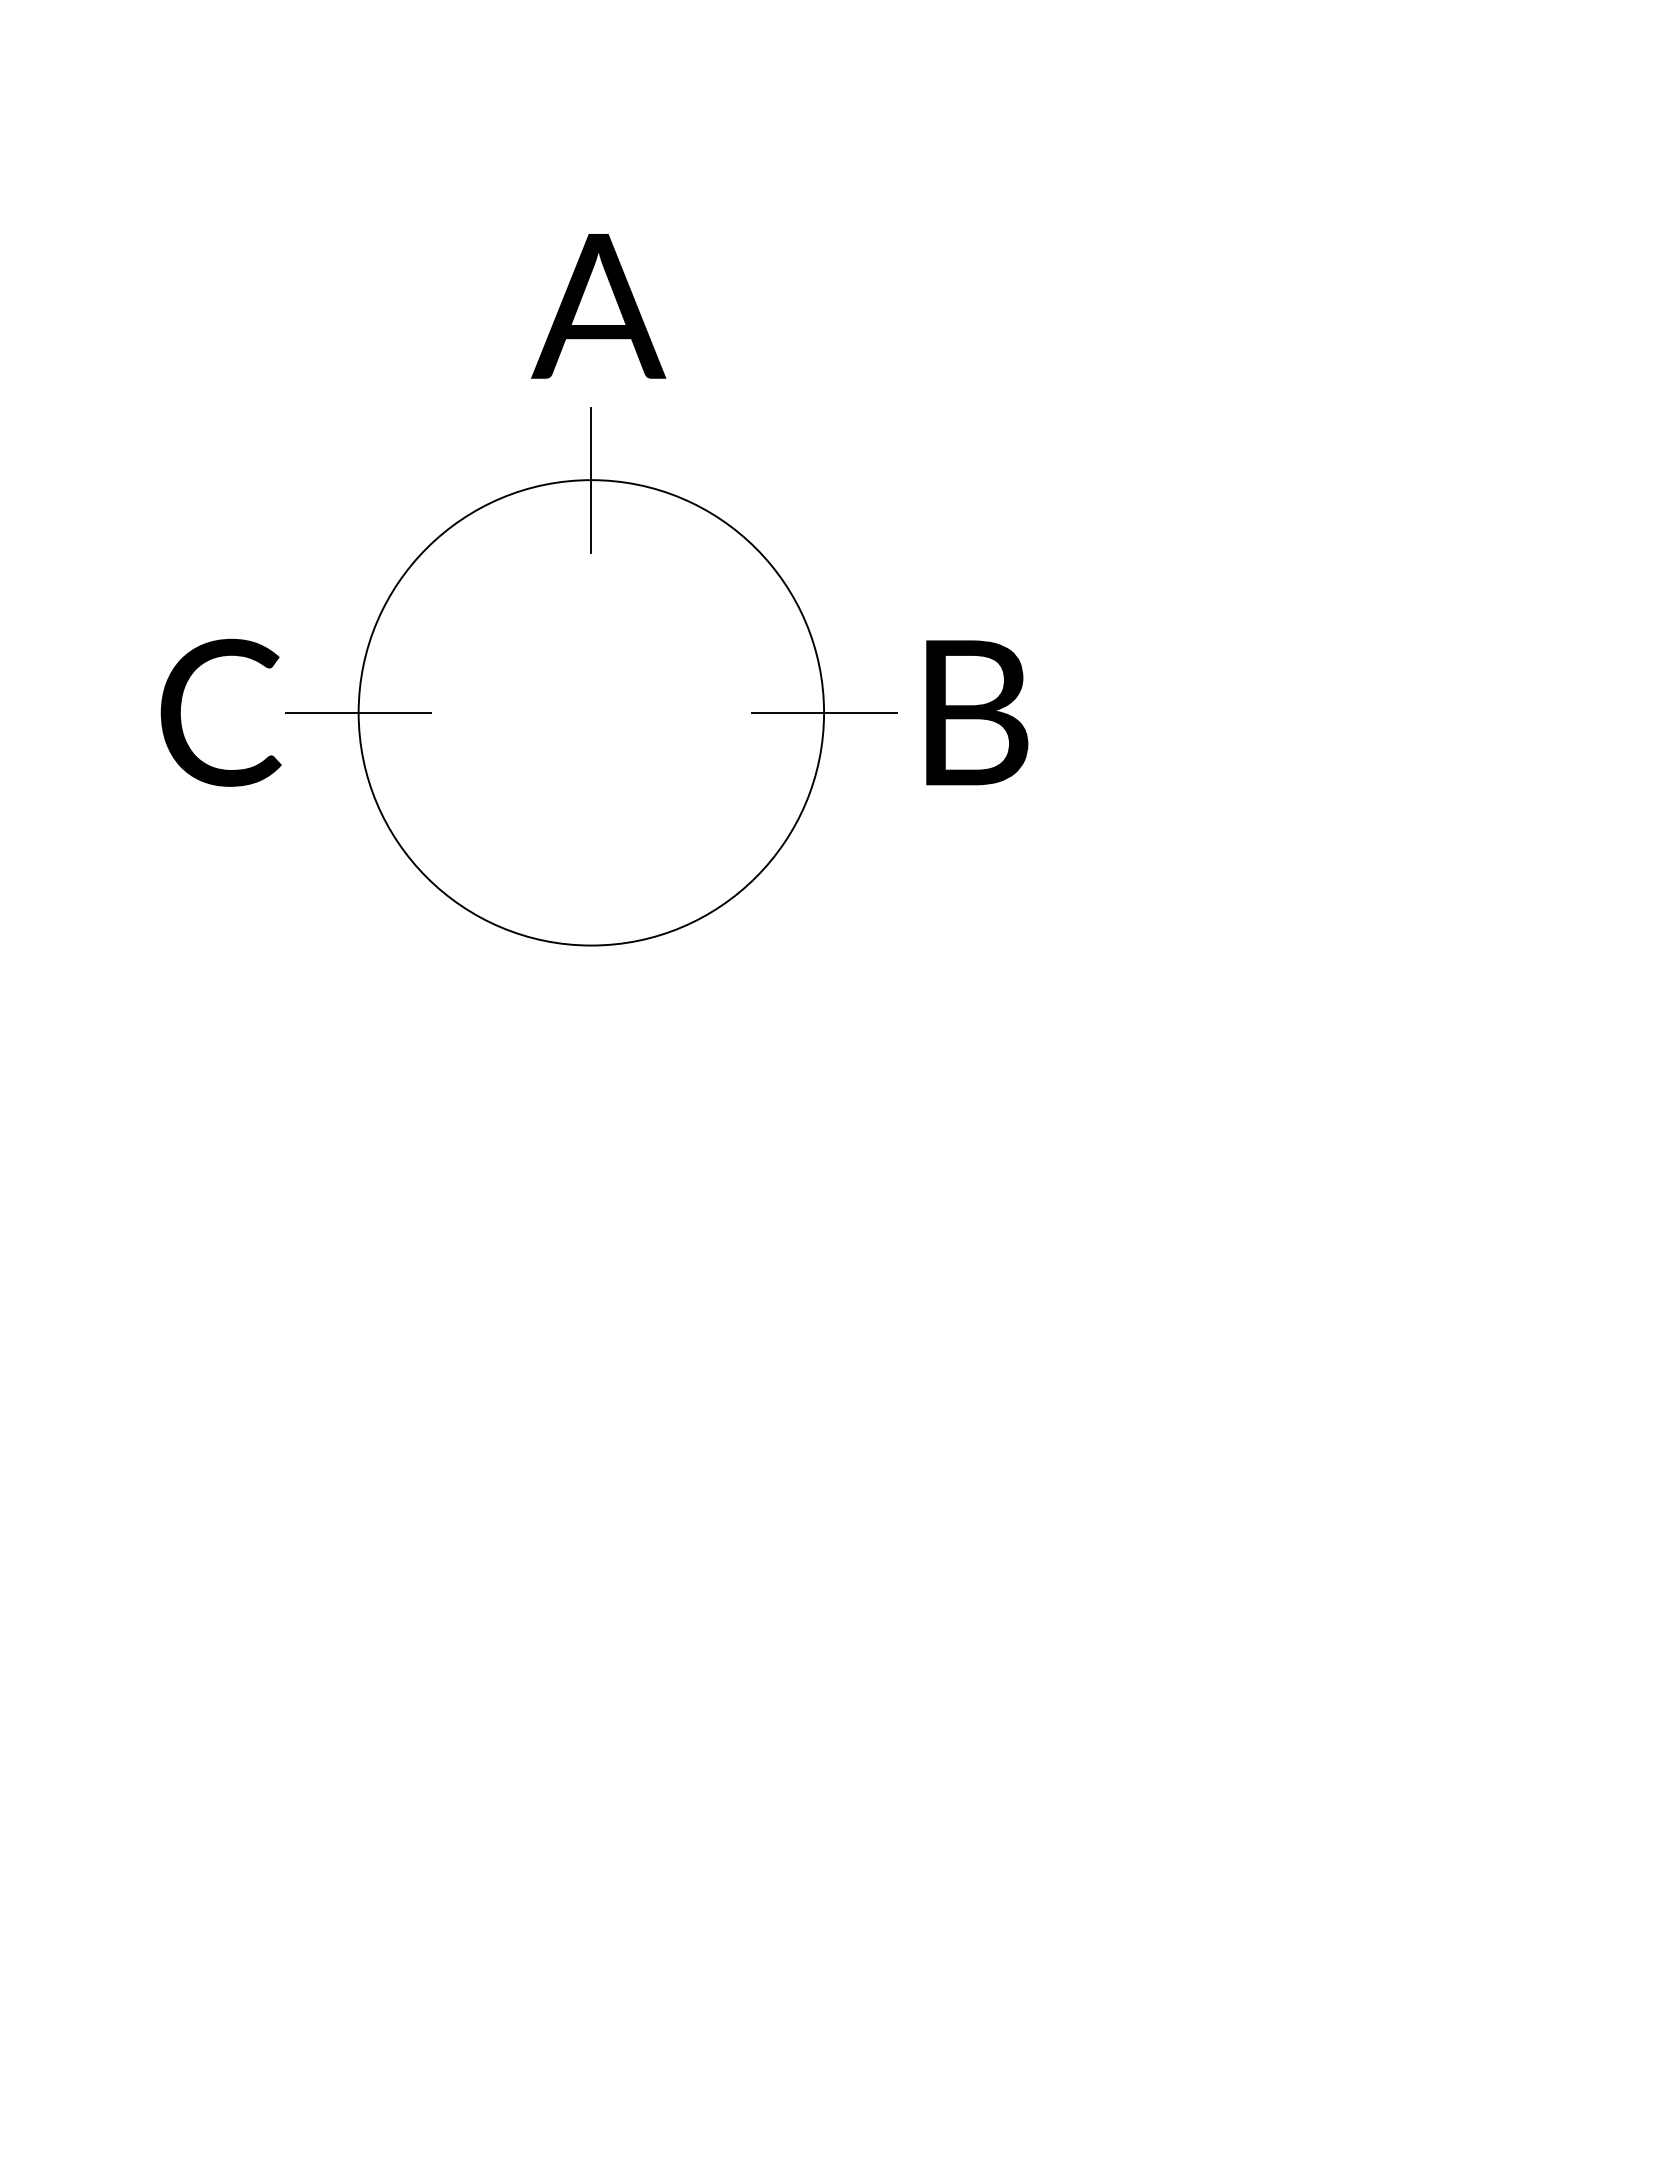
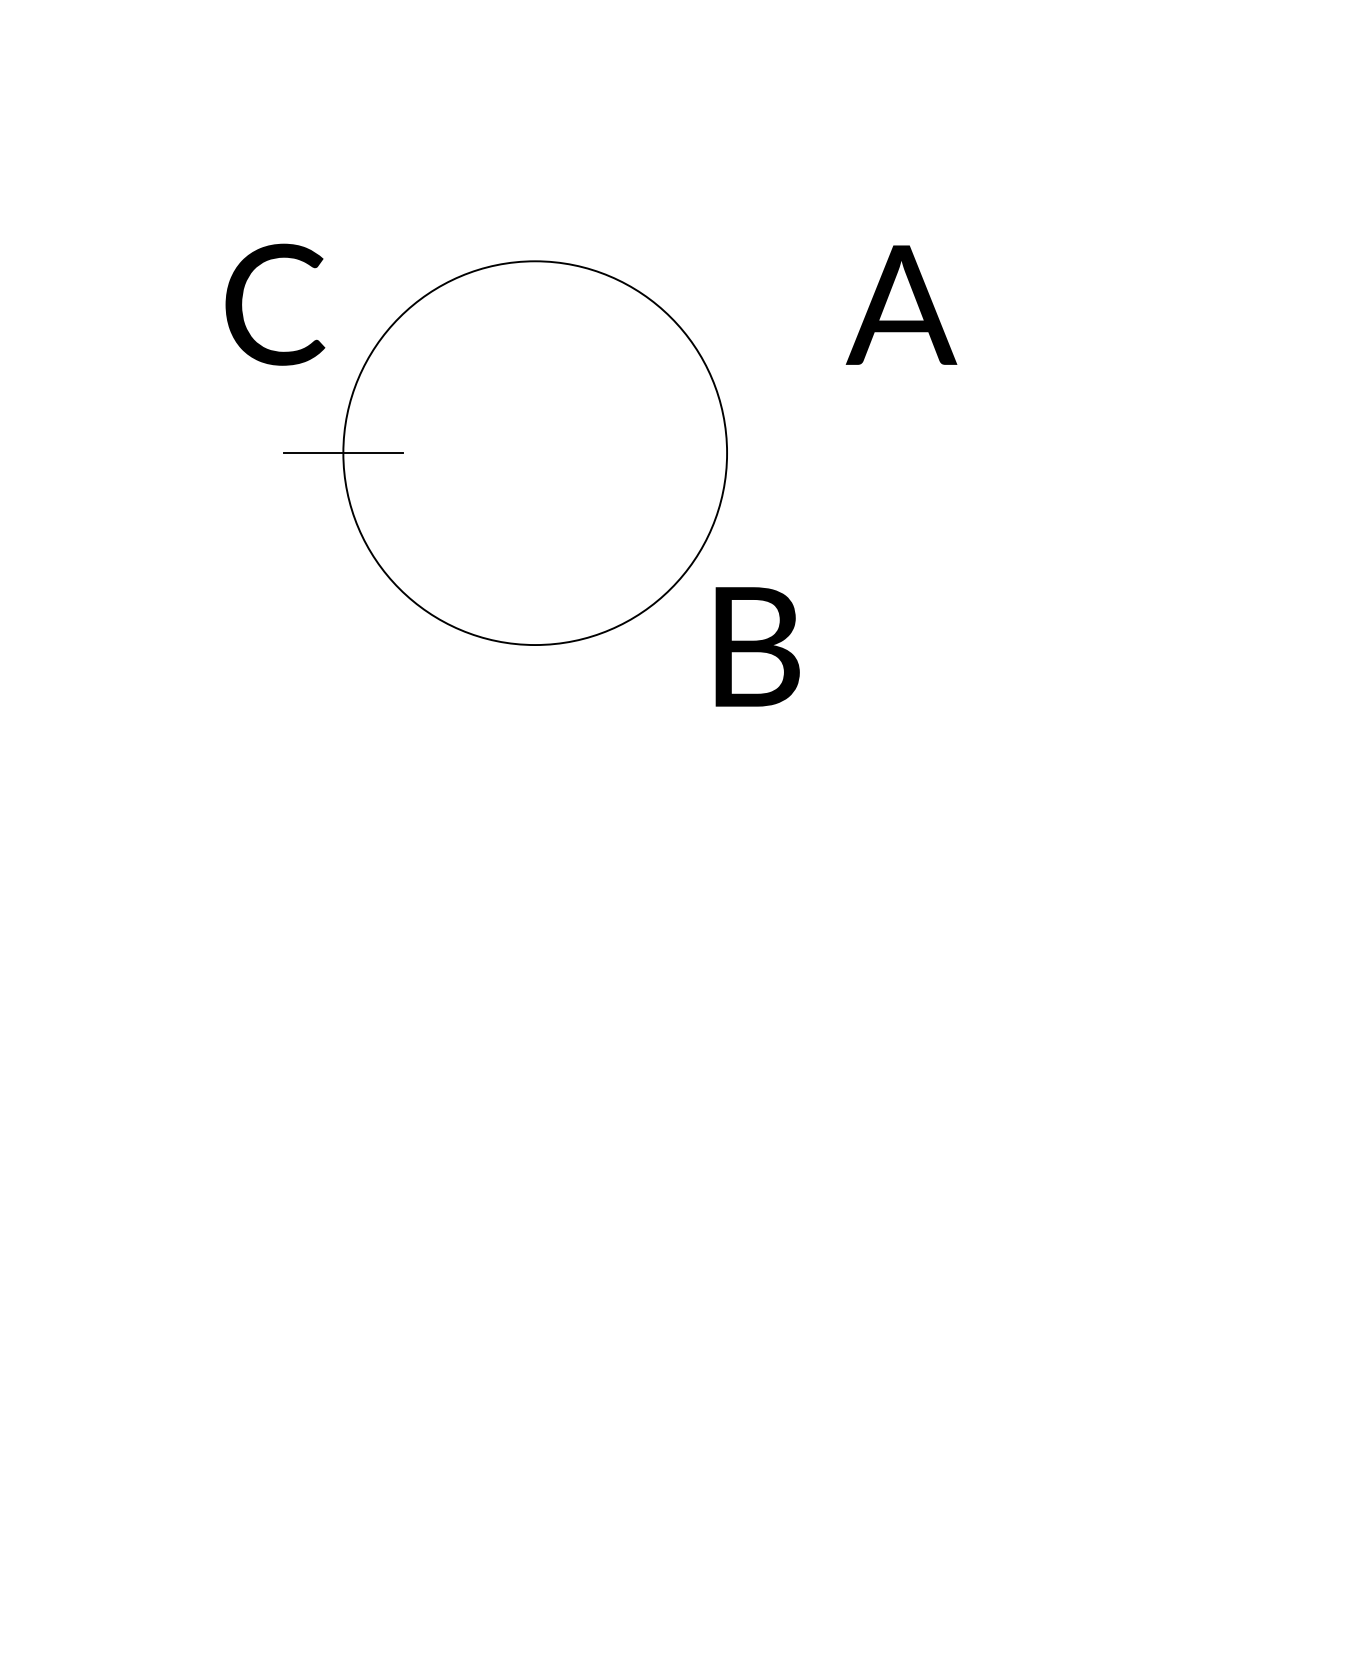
text: (598, 306) -> (901, 305), moved
line: (591, 479) -> (535, 260), removed
text: (220, 712) -> (274, 304), moved
line: (823, 712) -> (726, 452), removed
text: (977, 712) -> (757, 646), moved

